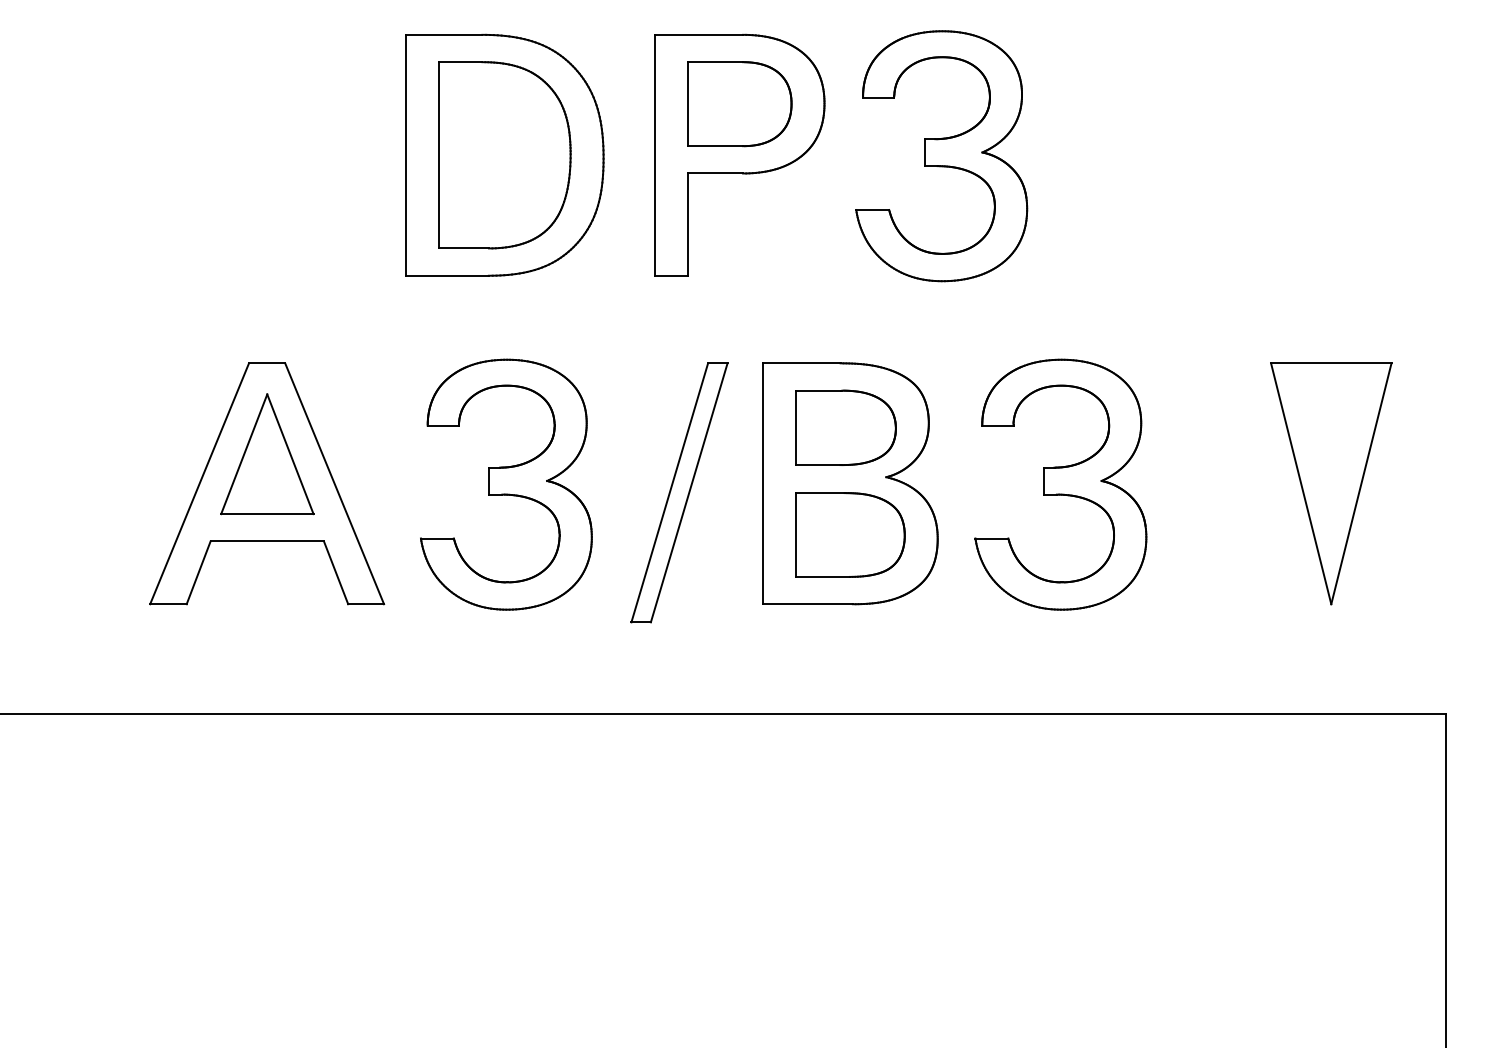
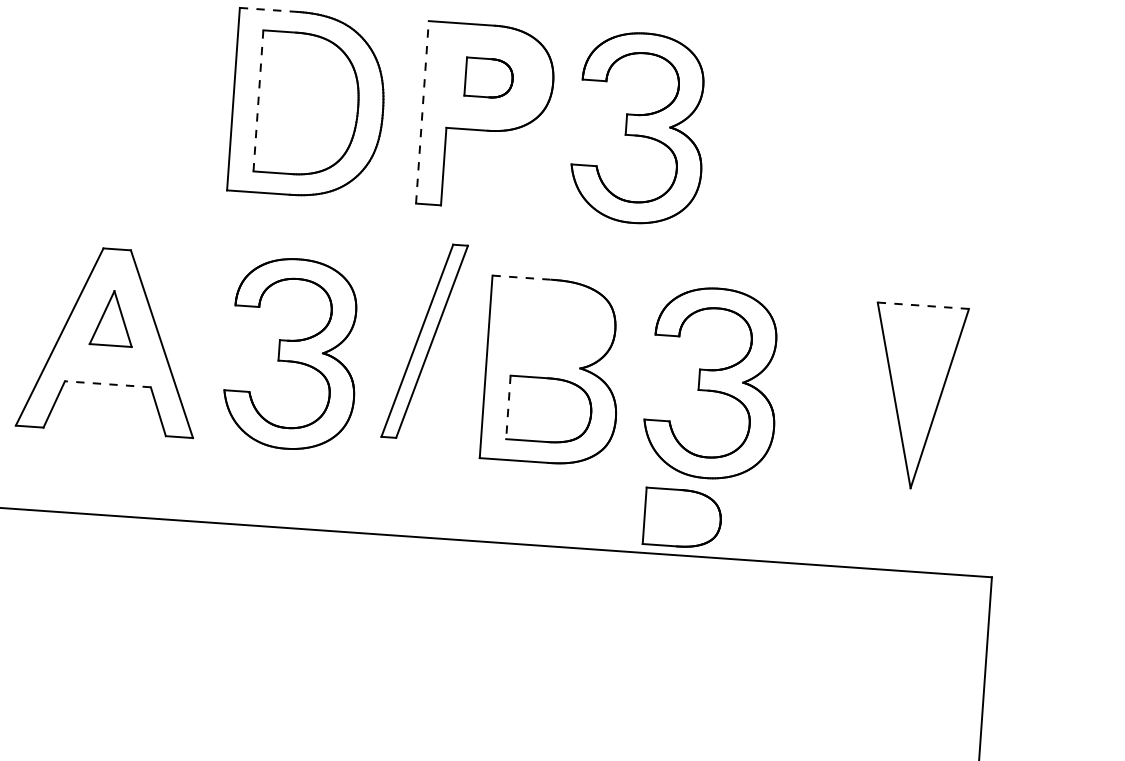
line: (444, 34) -> (269, 9), solid -> dashed
part: (739, 104) -> (488, 78), size x0.6
line: (655, 154) -> (422, 111), solid -> dashed
line: (439, 155) -> (258, 101), solid -> dashed
line: (802, 363) -> (522, 277), solid -> dashed
line: (1330, 363) -> (922, 305), solid -> dashed
part: (845, 427) -> (682, 518), moved
part: (267, 454) -> (112, 318), size x0.6
part: (679, 492) -> (424, 341), moved
line: (795, 535) -> (508, 407), solid -> dashed
line: (267, 541) -> (108, 384), solid -> dashed

